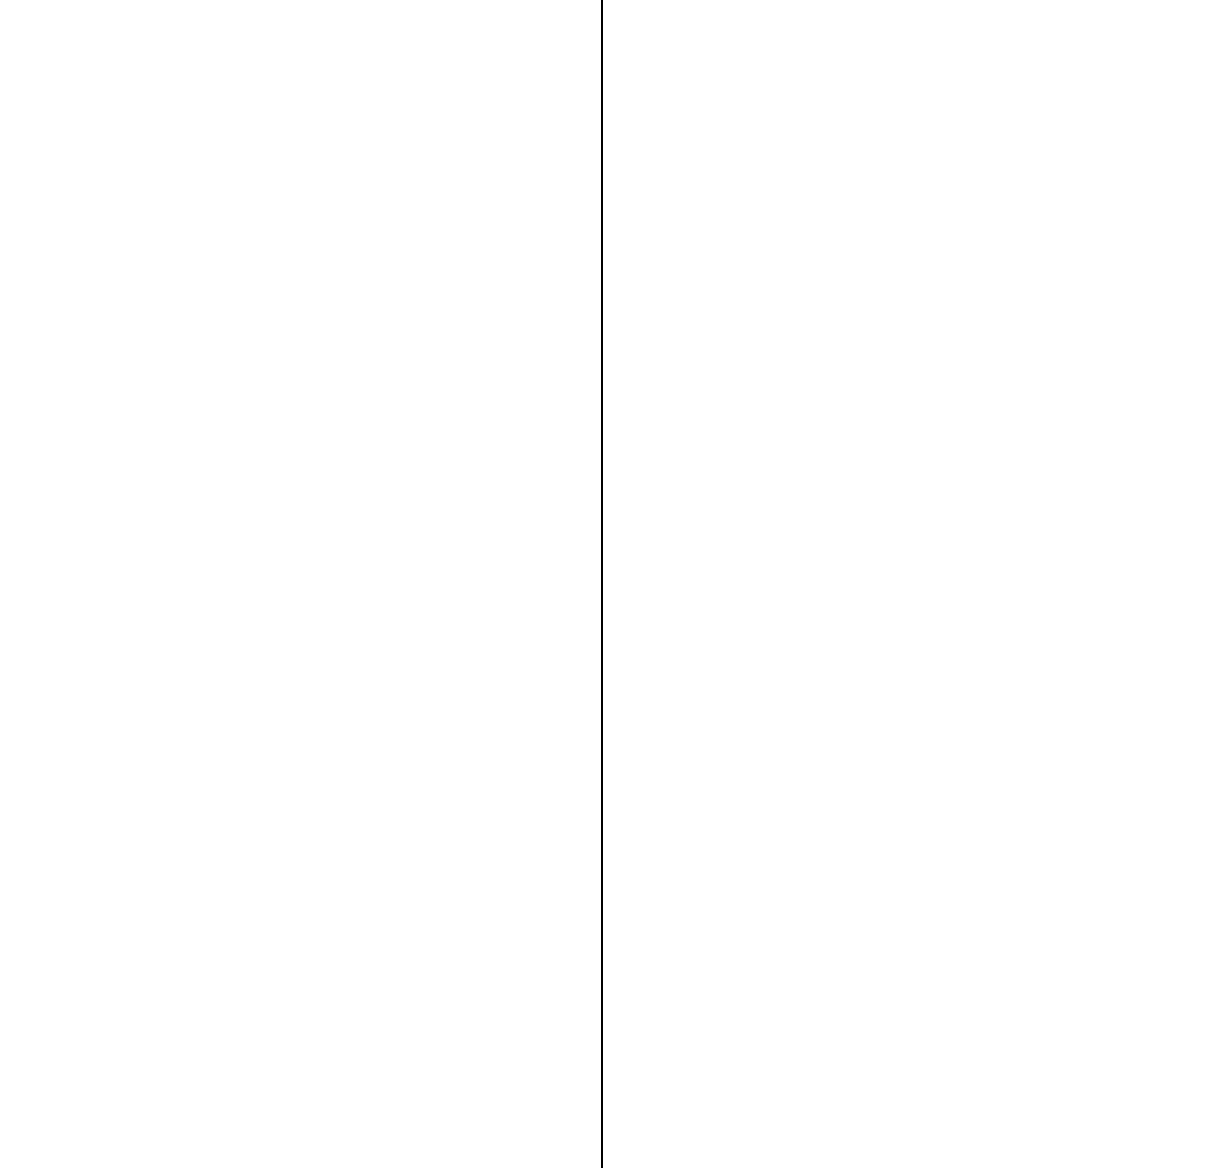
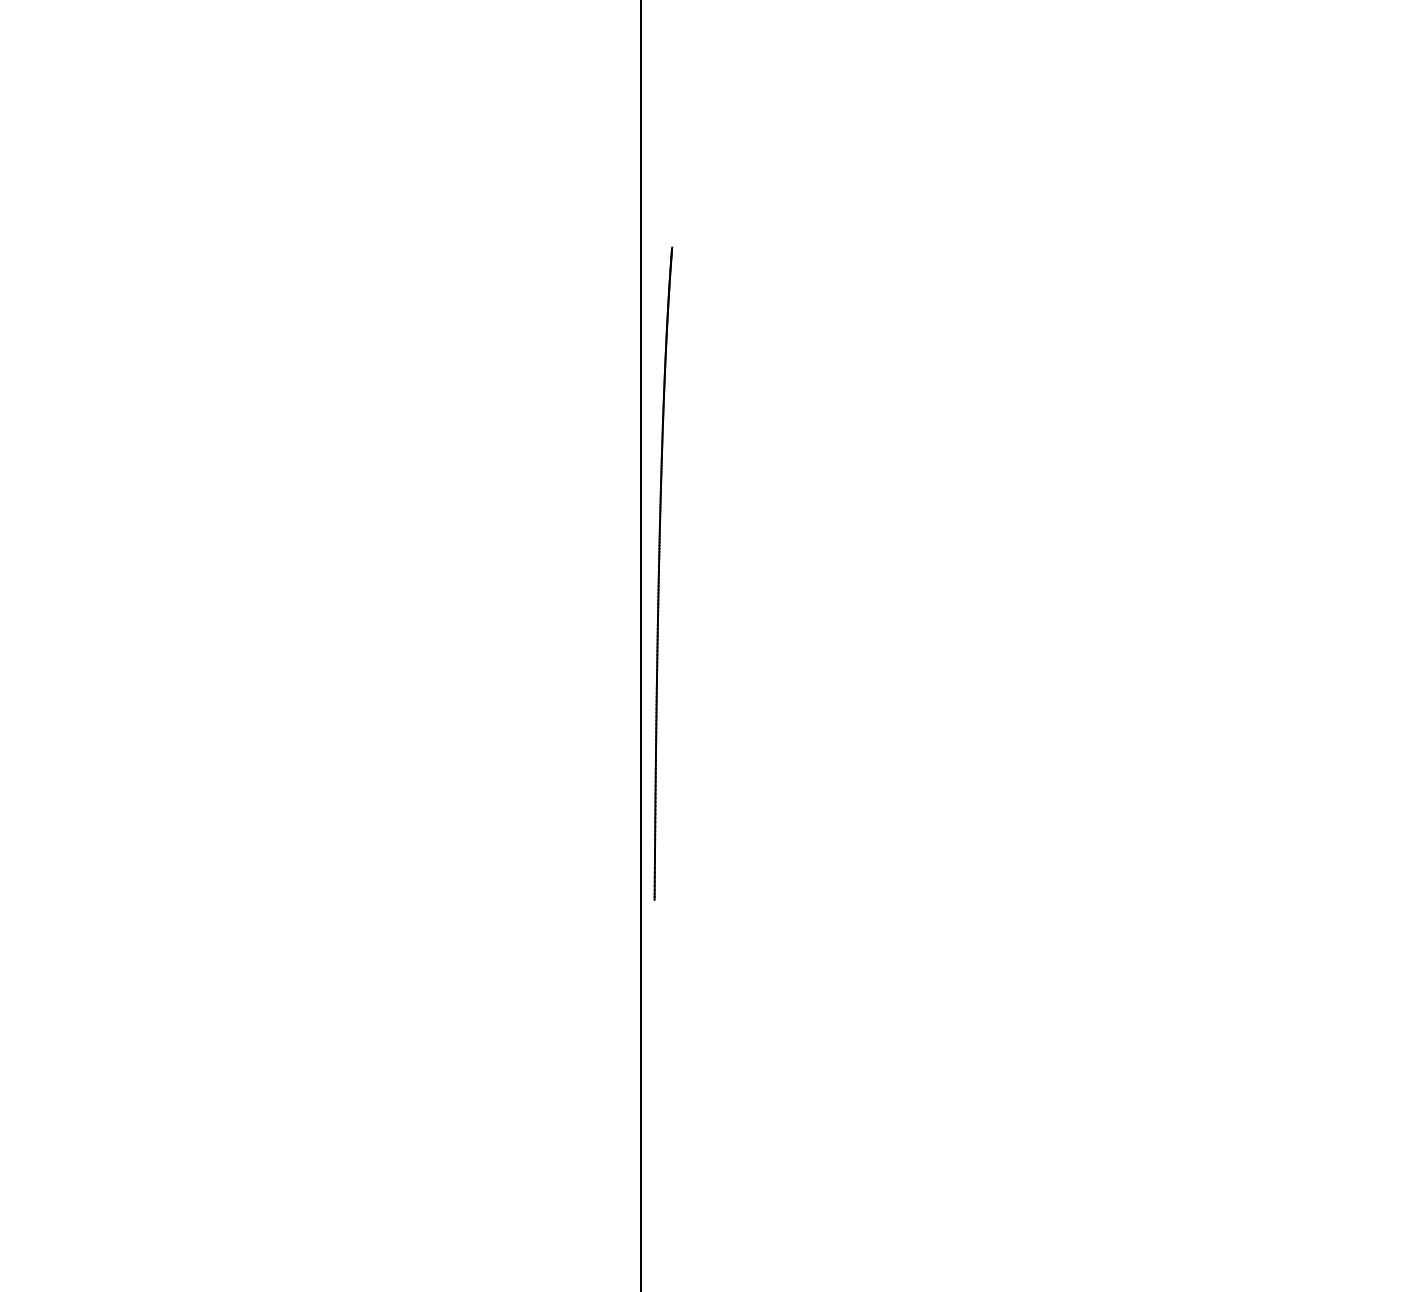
part: (621, 583) -> (663, 573), added

